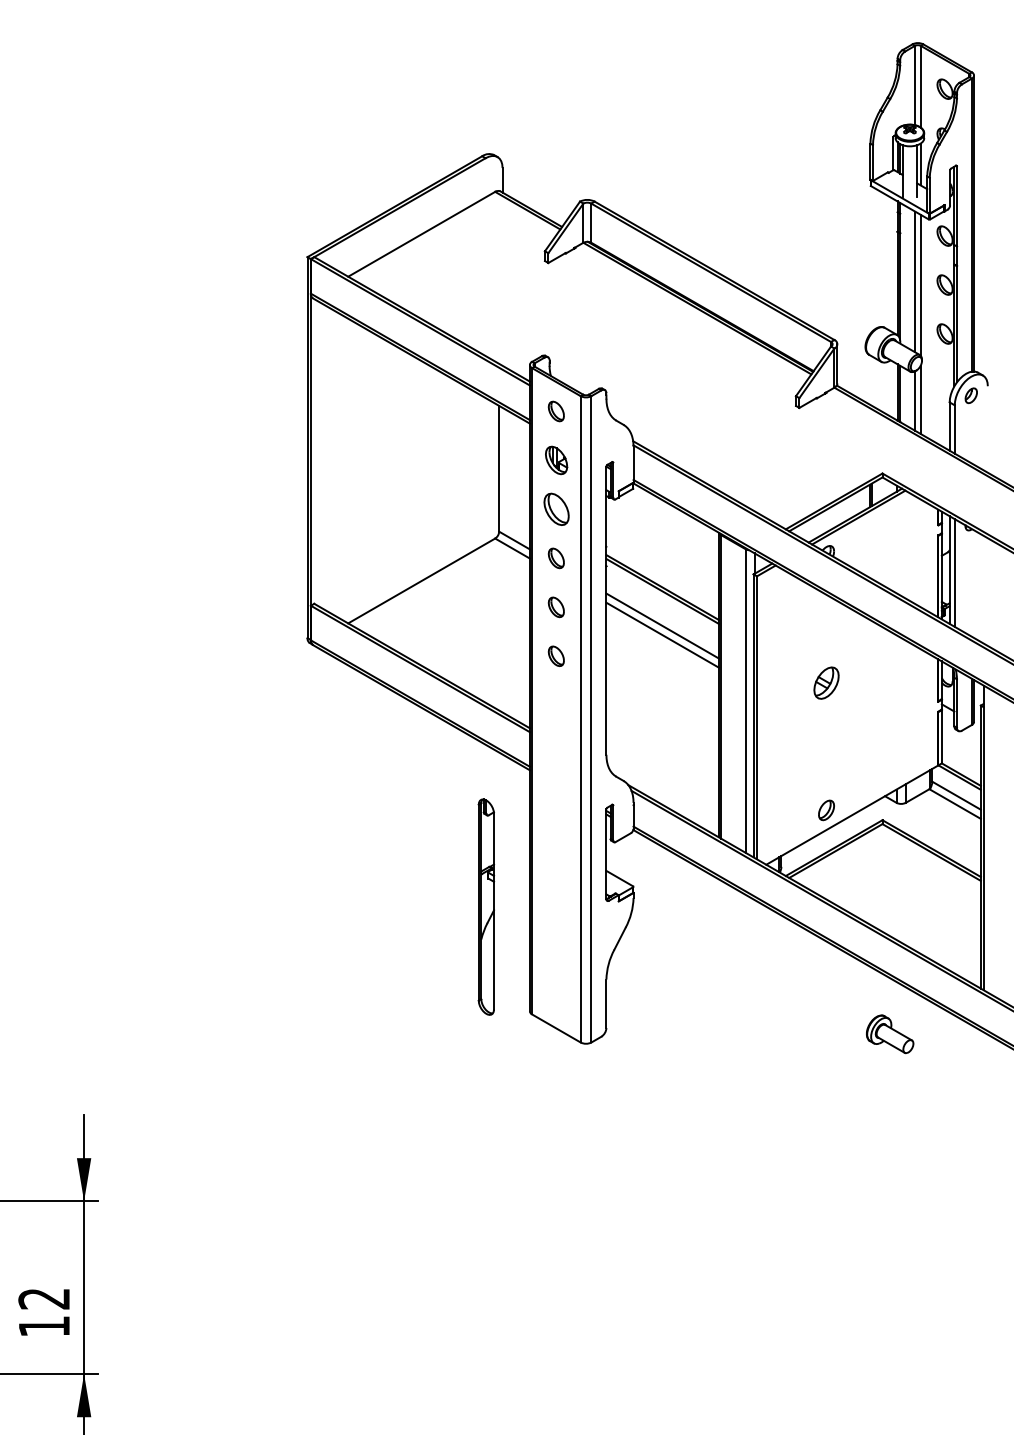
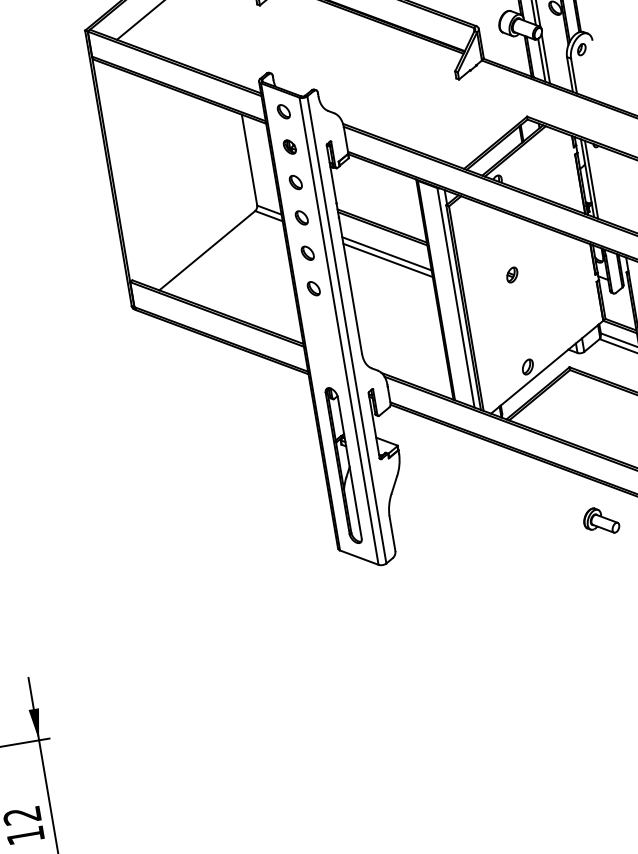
part: (555, 460) -> (289, 147), size x0.71
part: (555, 509) -> (295, 182), size x0.62
part: (826, 682) -> (512, 274), size x0.62
part: (486, 906) -> (343, 465), moved

